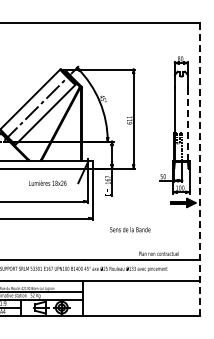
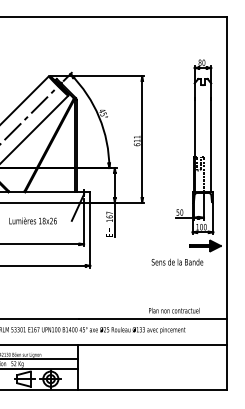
line: (187, 125) -> (210, 147), dashed -> solid
line: (200, 169) -> (227, 203), dashed -> solid
text: (130, 229) -> (177, 261), moved

